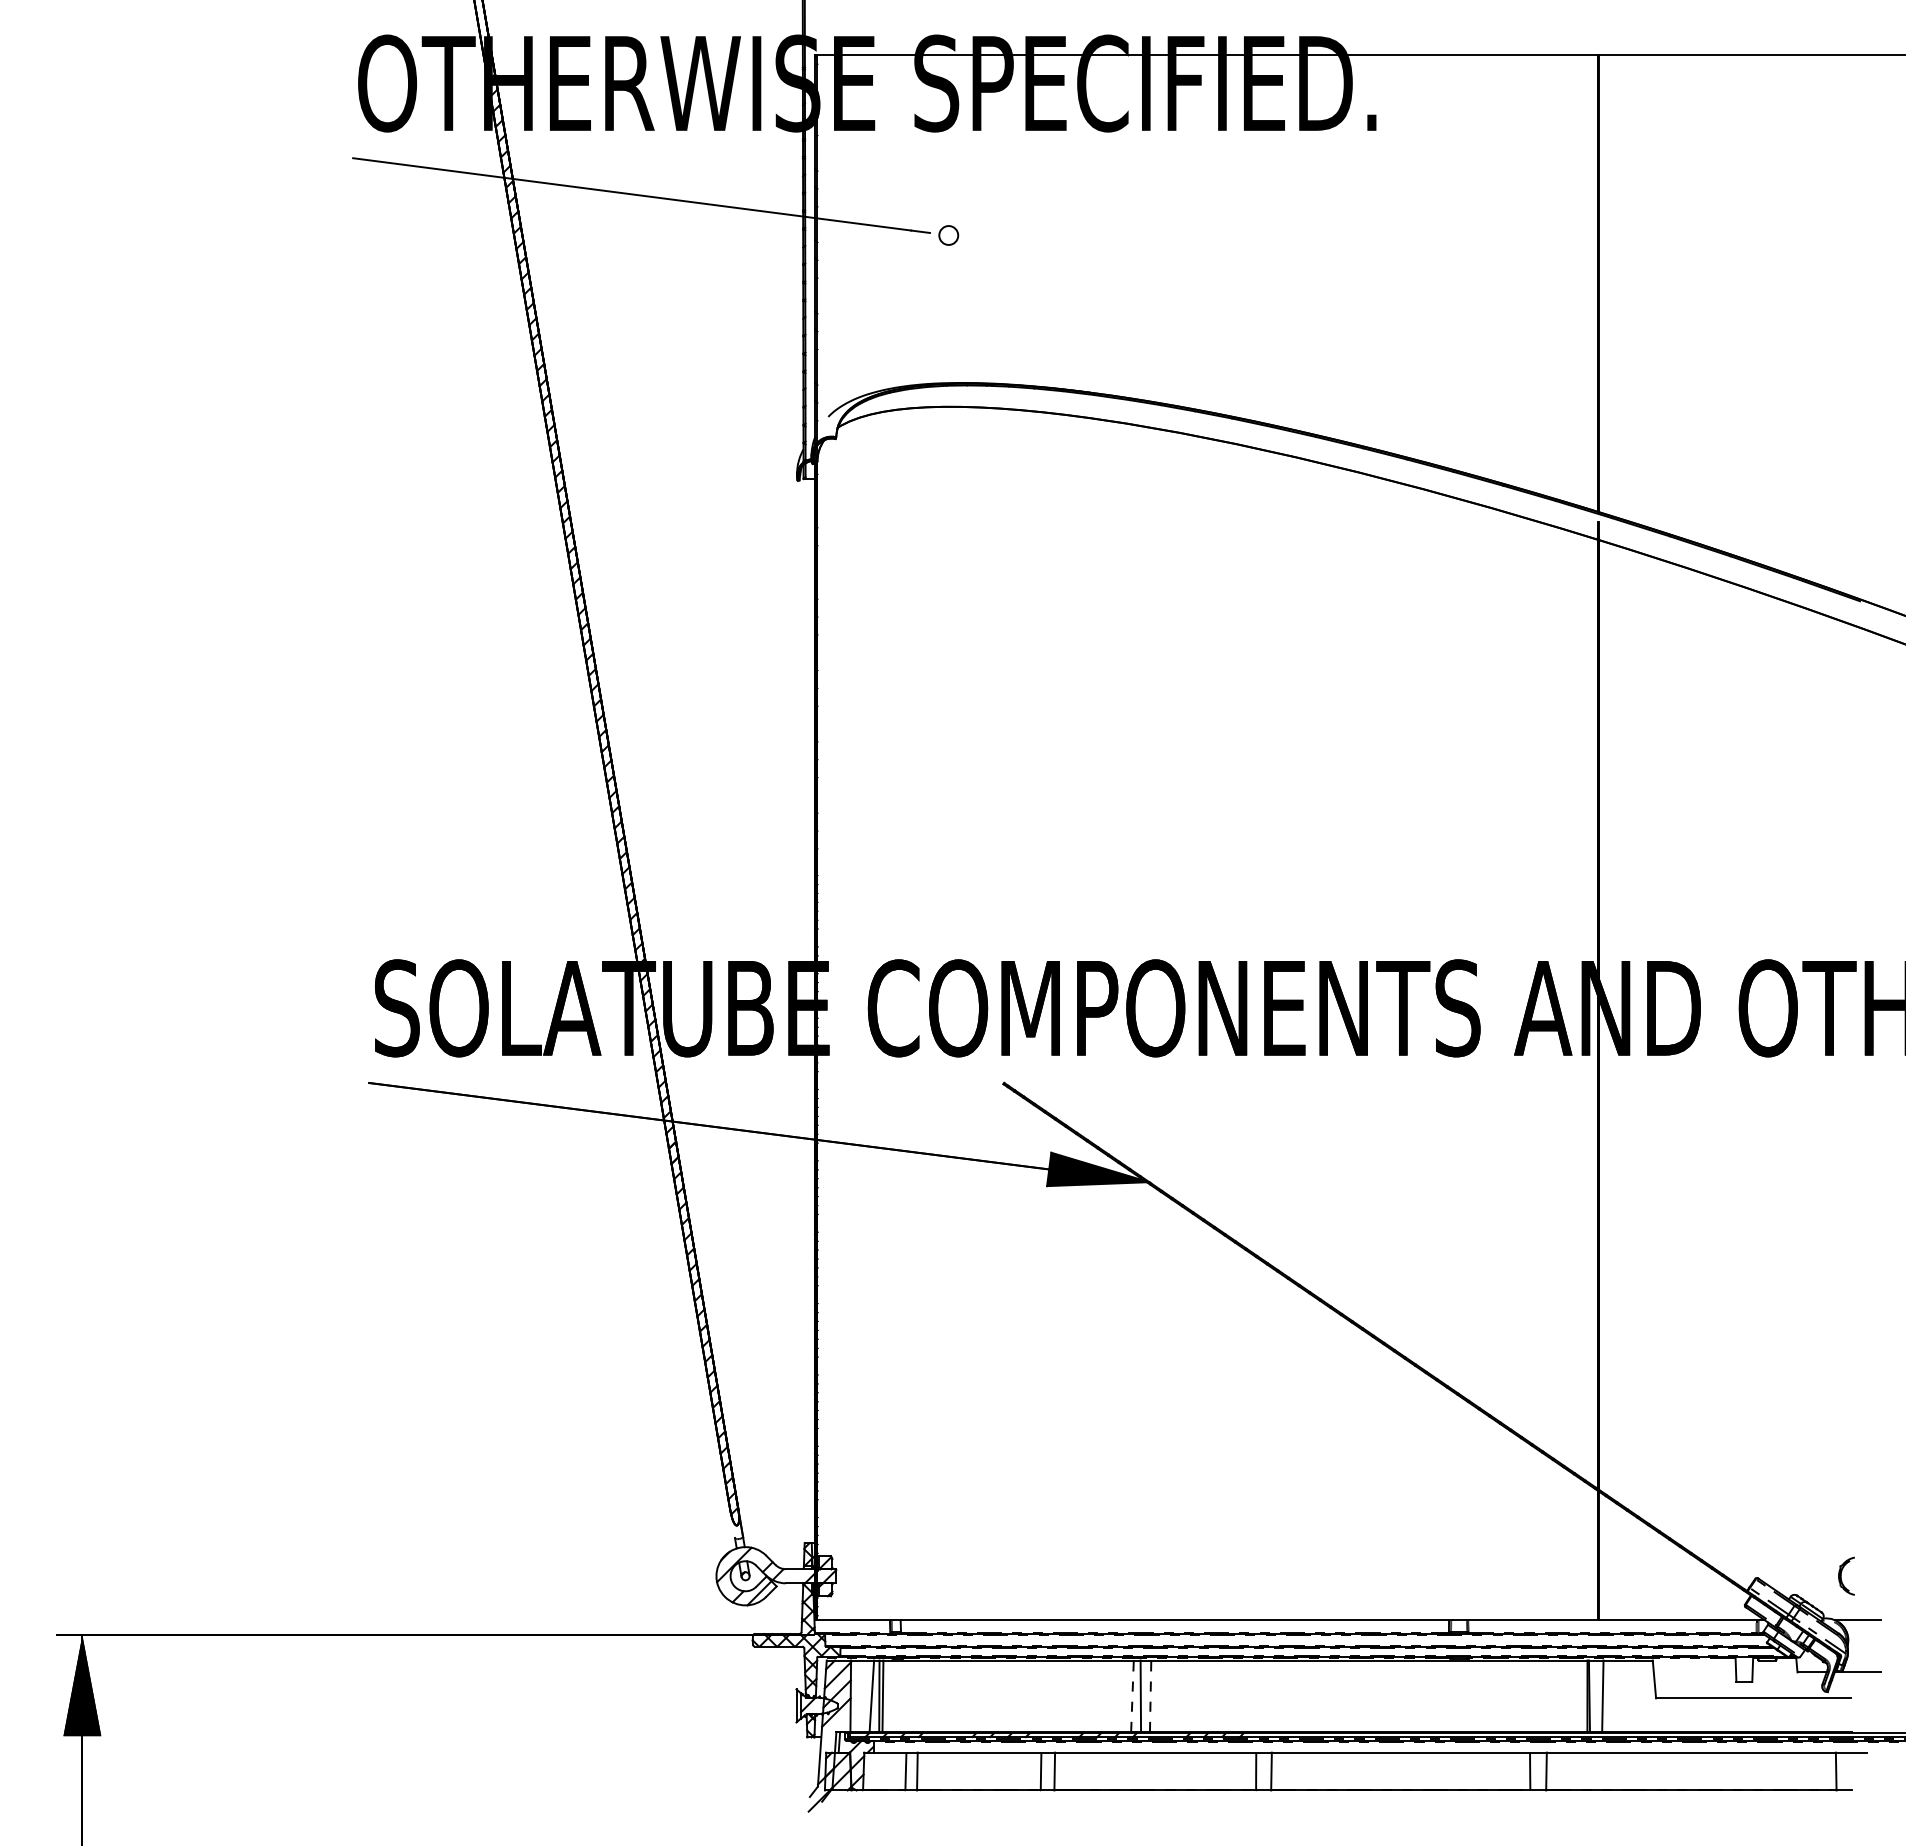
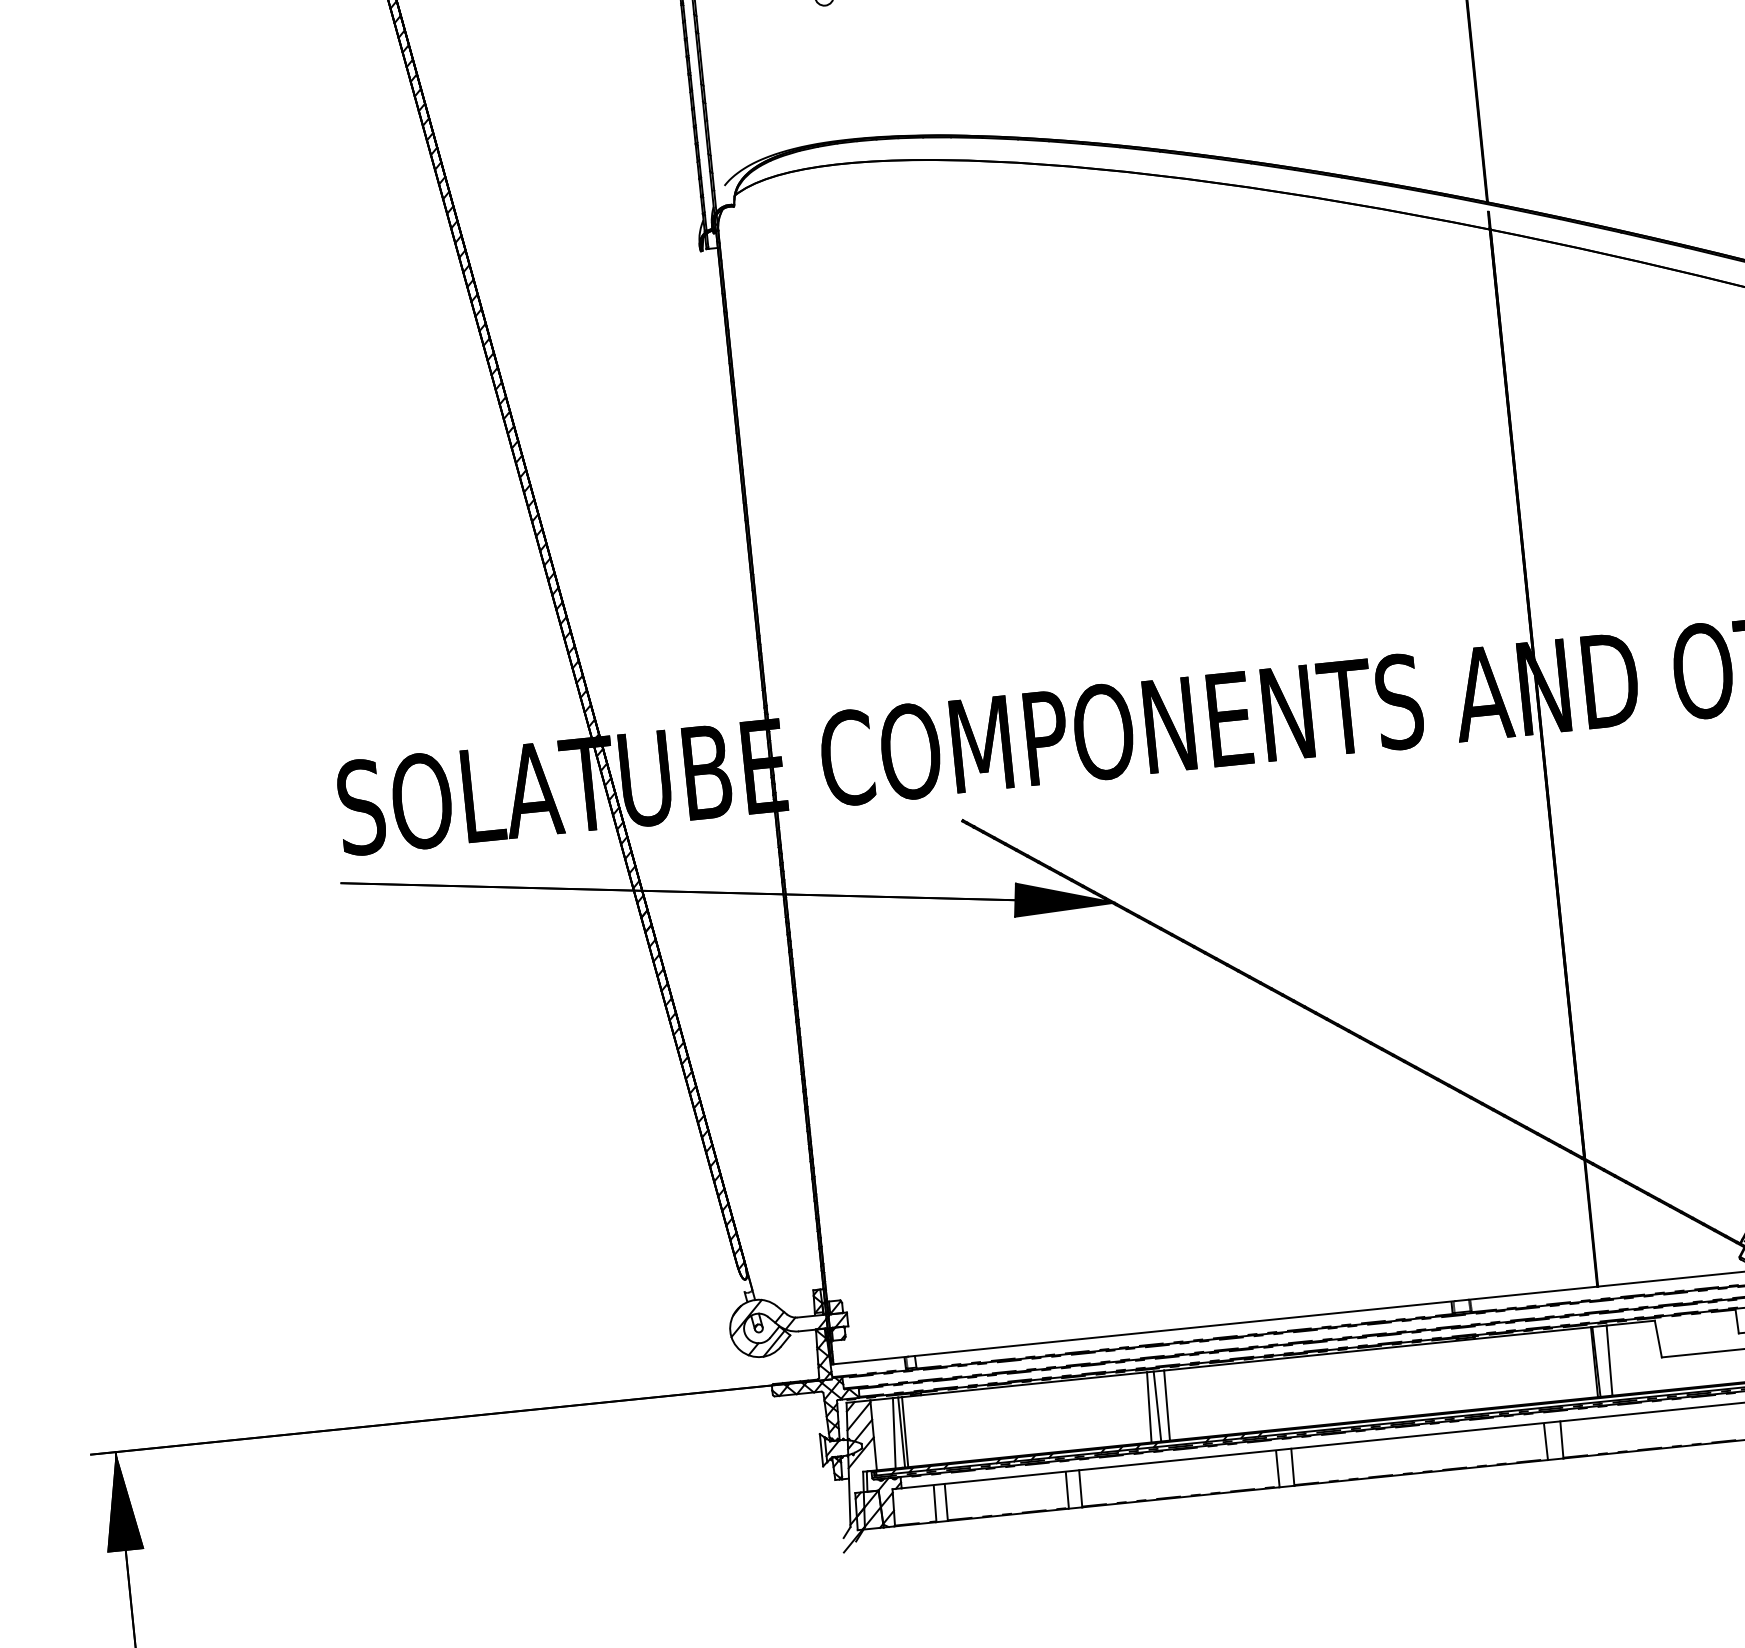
line: (1132, 1696) -> (1149, 1407), dashed -> solid
line: (1150, 1696) -> (1166, 1405), dashed -> solid

